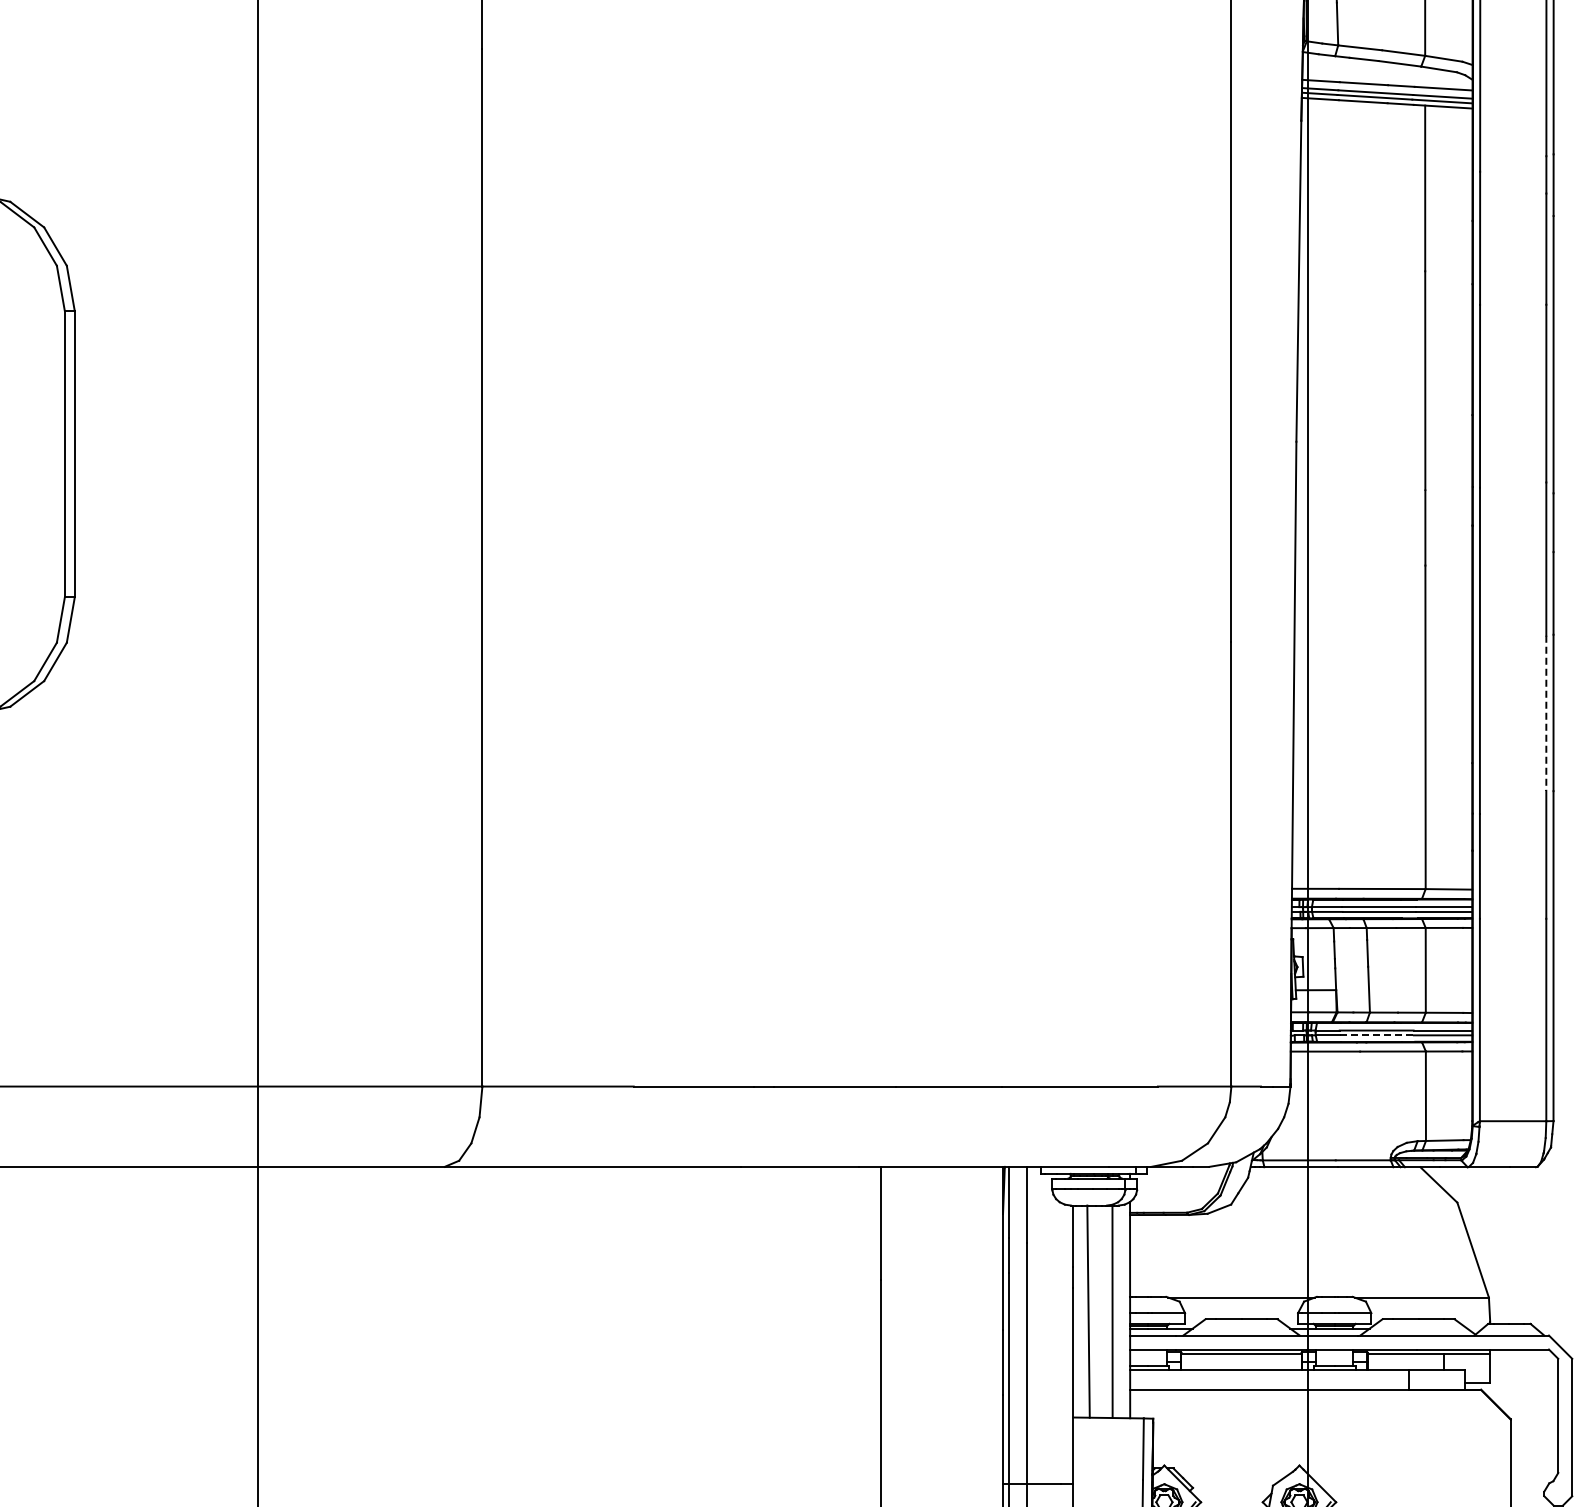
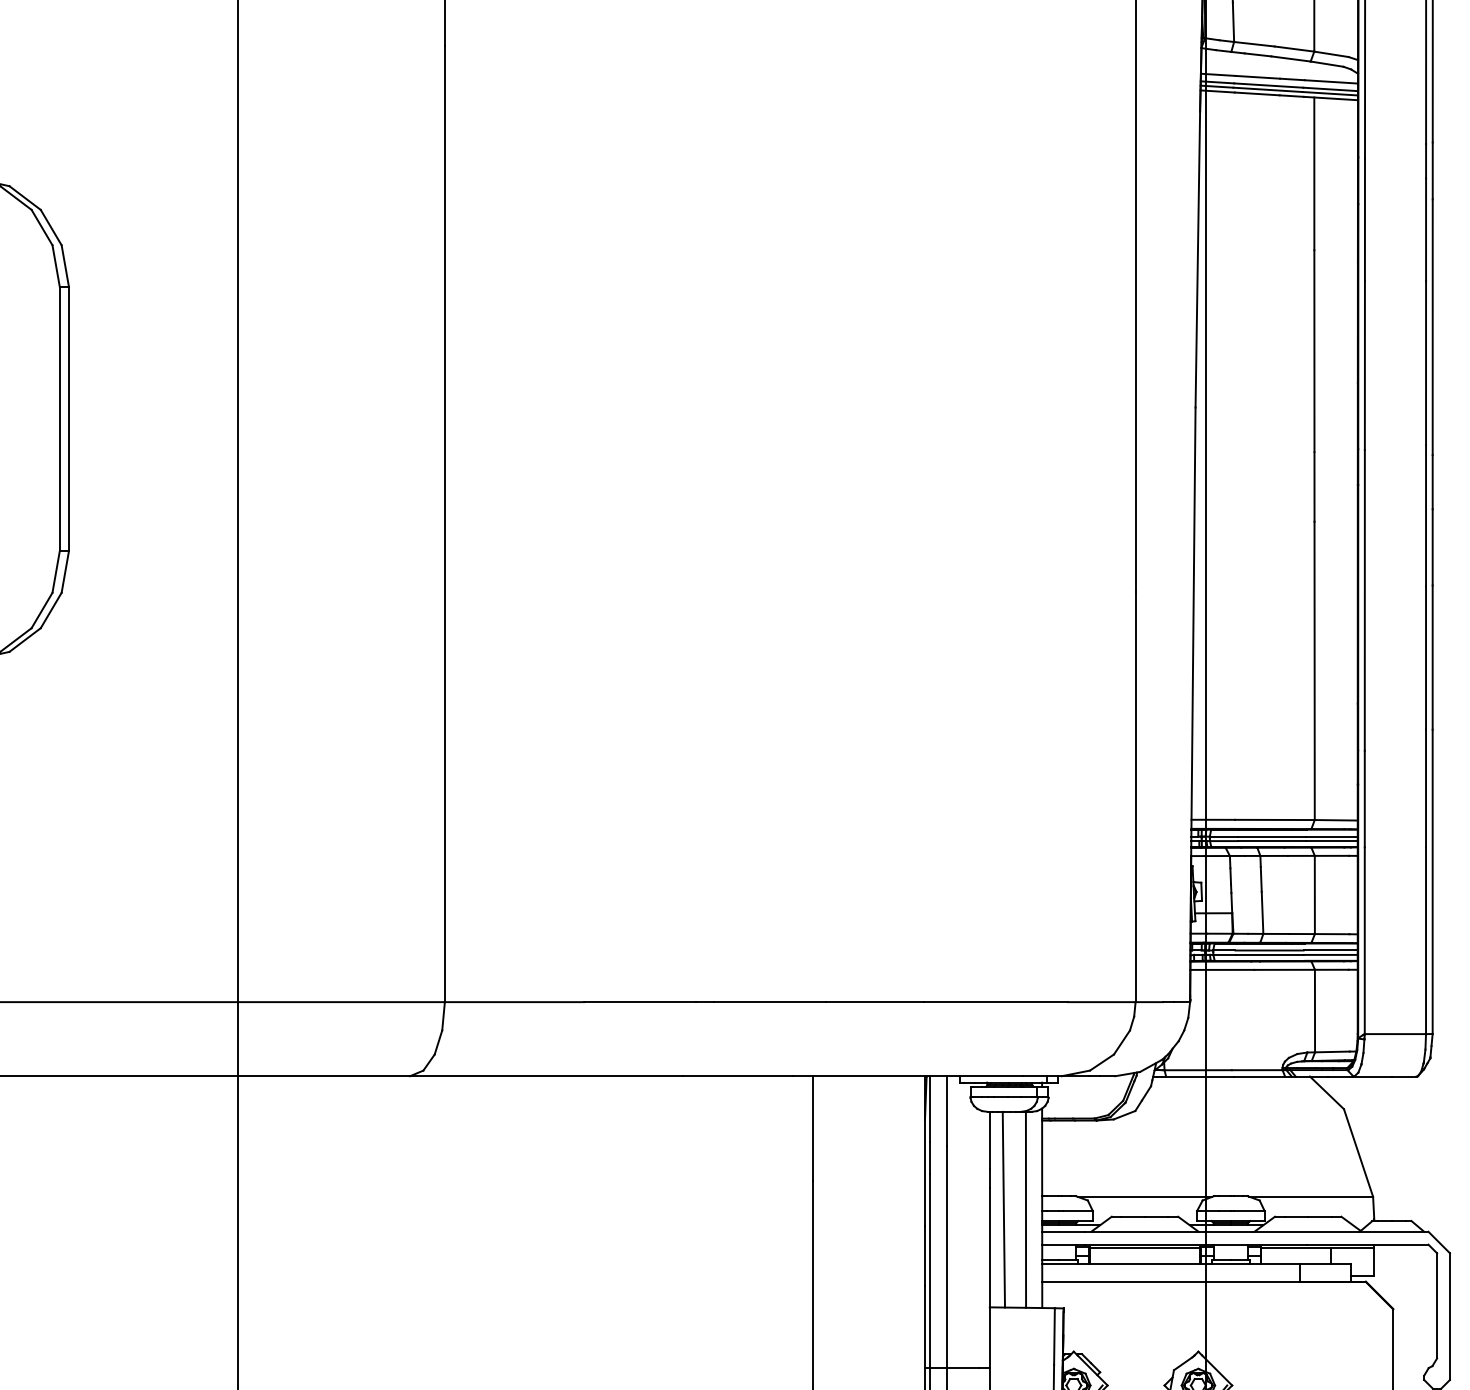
line: (1546, 713) -> (1426, 658), dashed -> solid
line: (1376, 1035) -> (1269, 955), dashed -> solid

